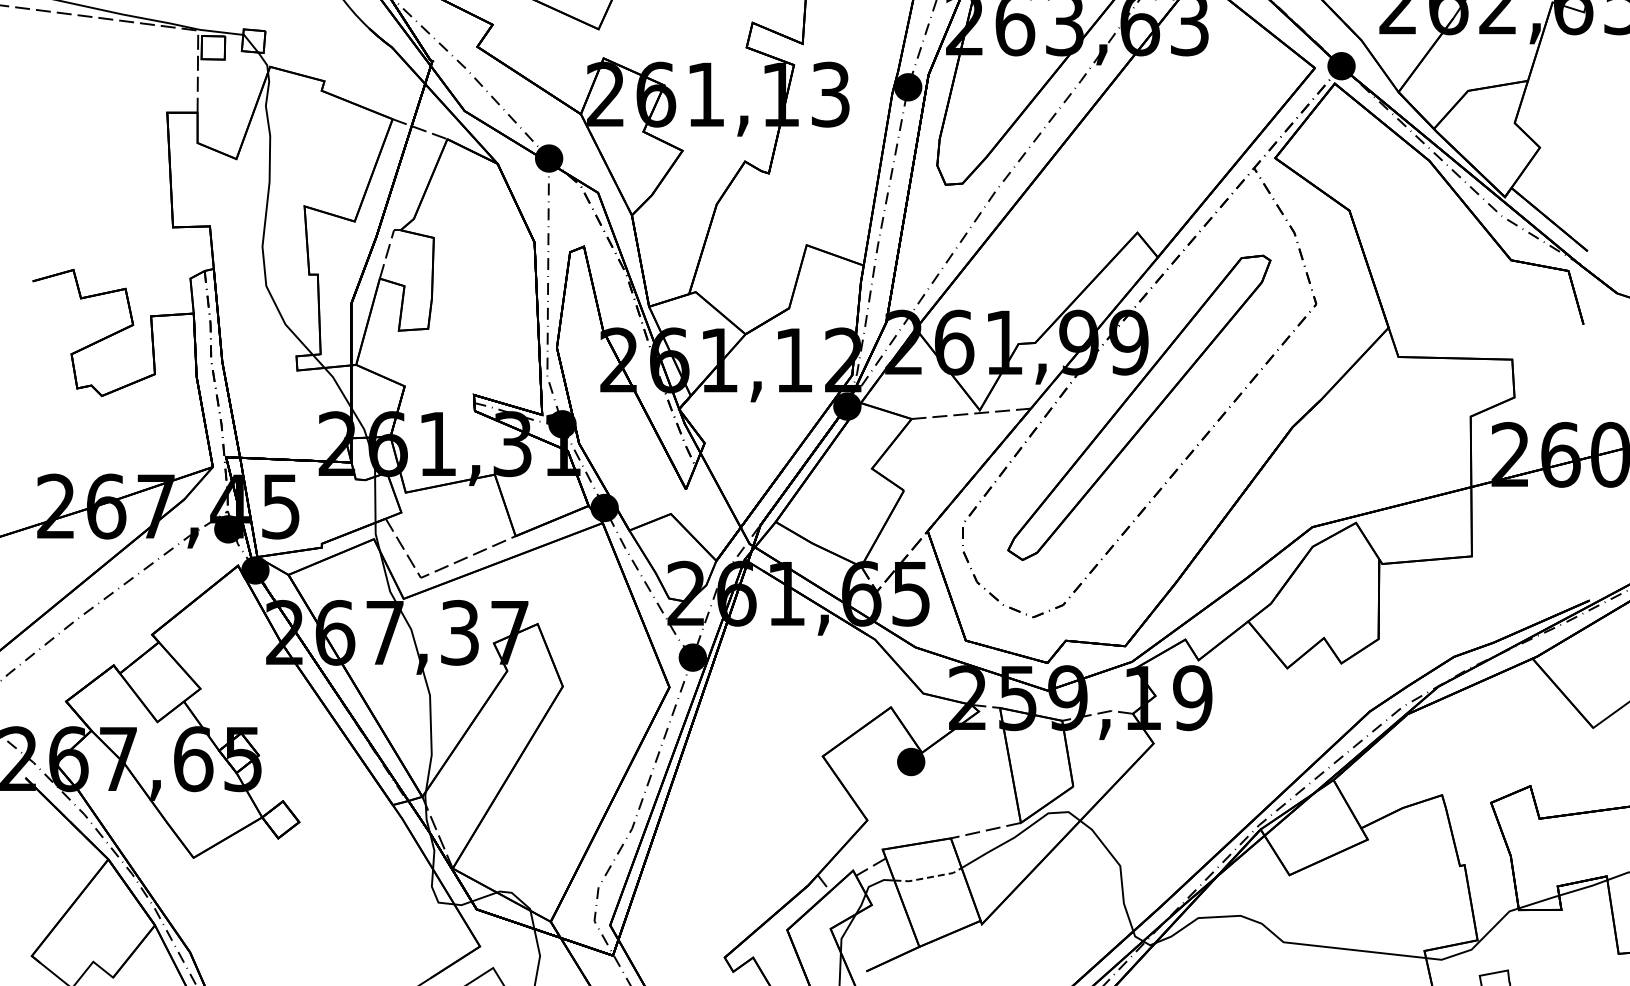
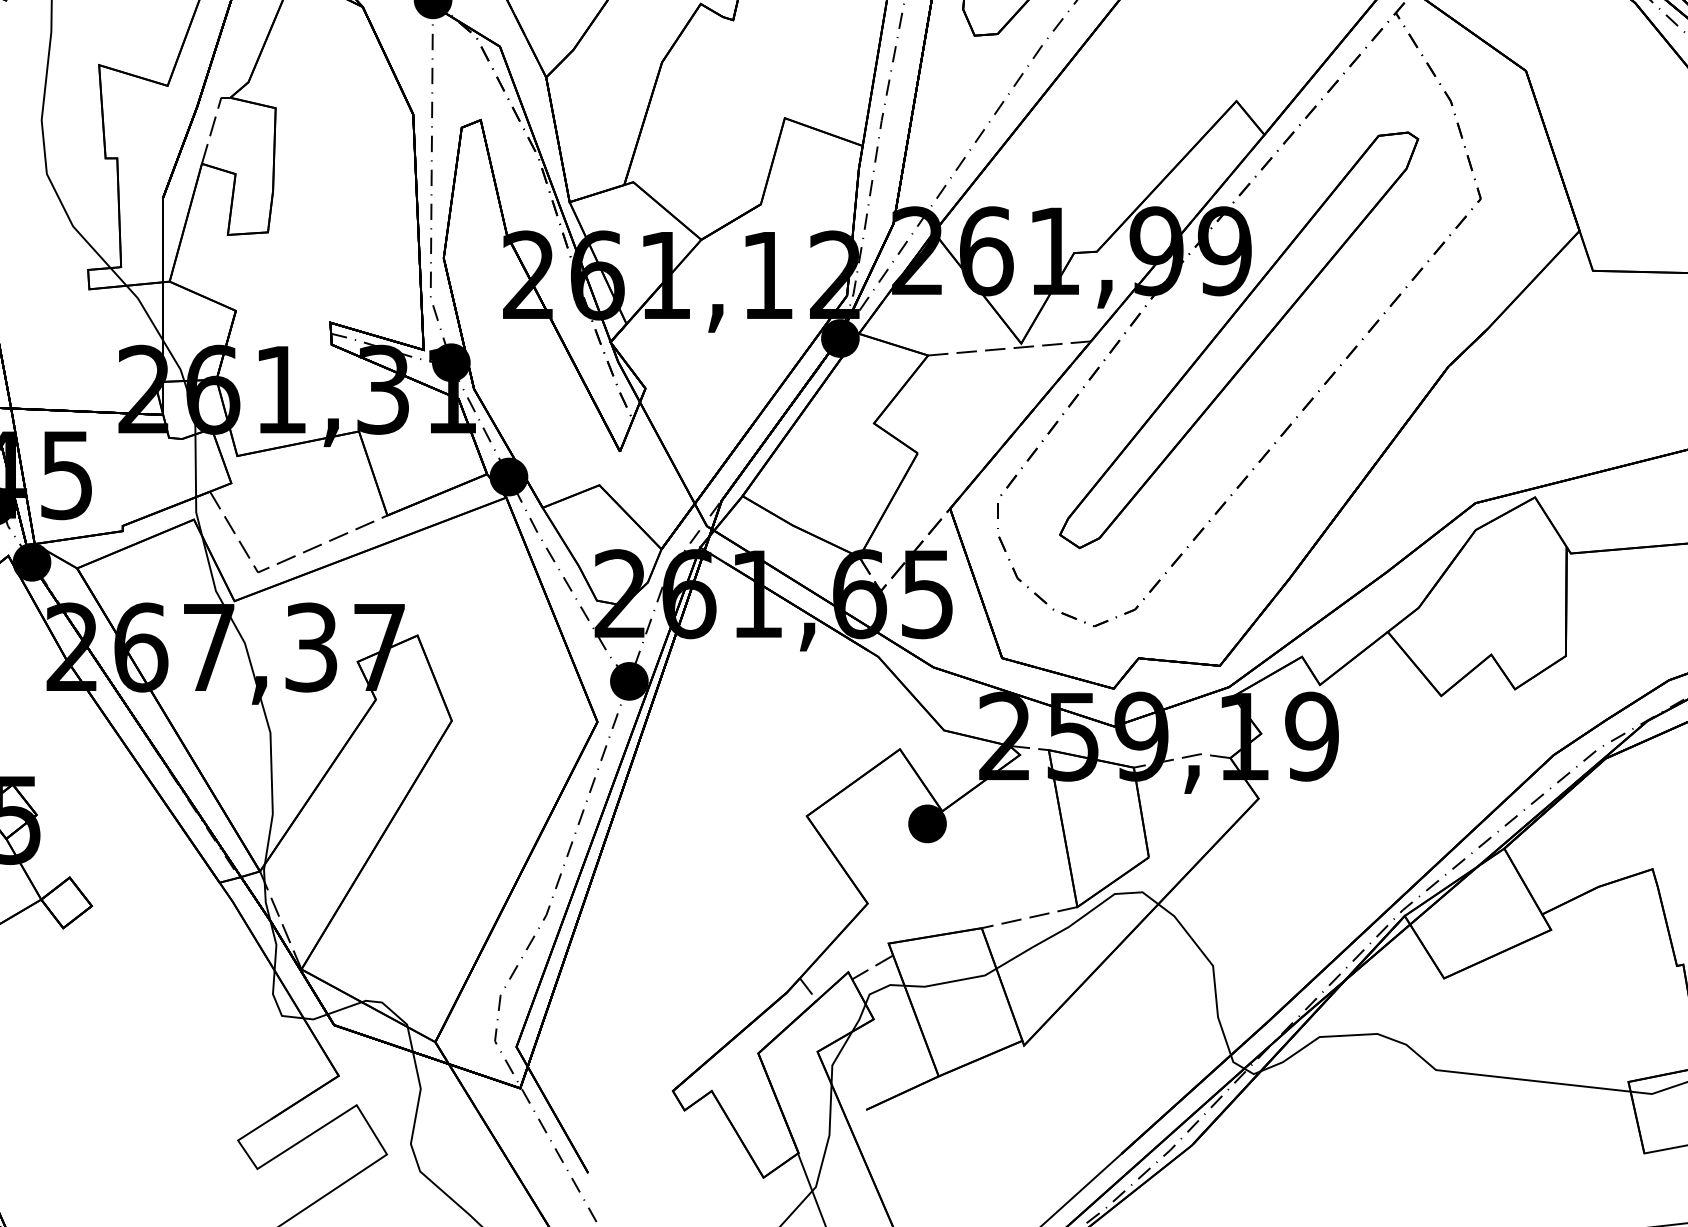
line: (929, 877) -> (952, 981), dashed -> solid

